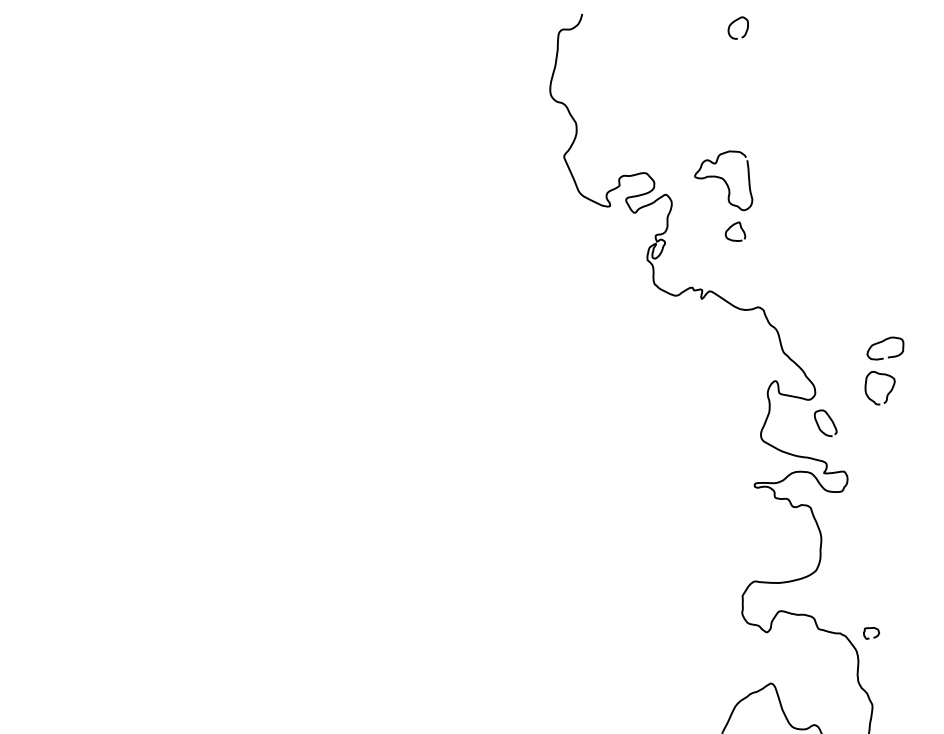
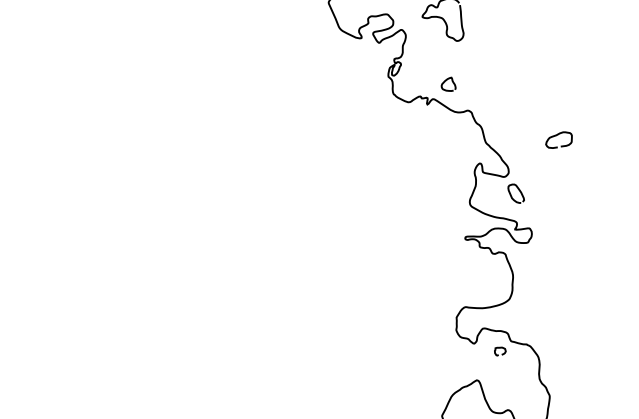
curve: (731, 227) -> (445, 81), moved
curve: (887, 393) -> (560, 172), removed
curve: (874, 636) -> (502, 353), moved

